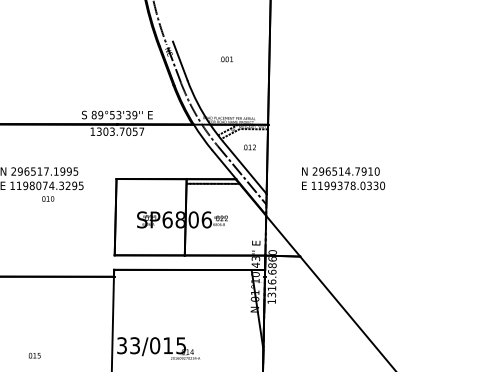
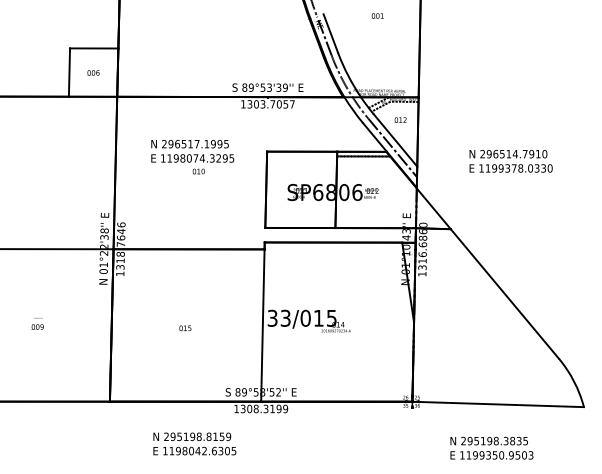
text: (226, 58) -> (377, 15), moved
text: (342, 178) -> (510, 161), moved

